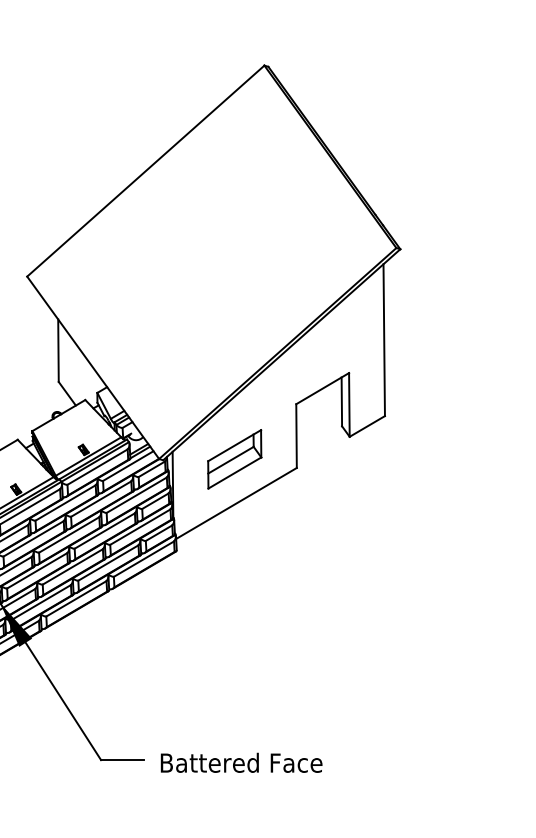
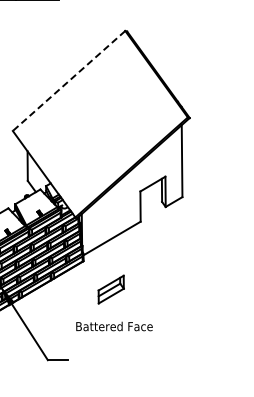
line: (144, 172) -> (68, 81), solid -> dashed
part: (233, 459) -> (110, 289), moved
text: (241, 762) -> (114, 326), moved

